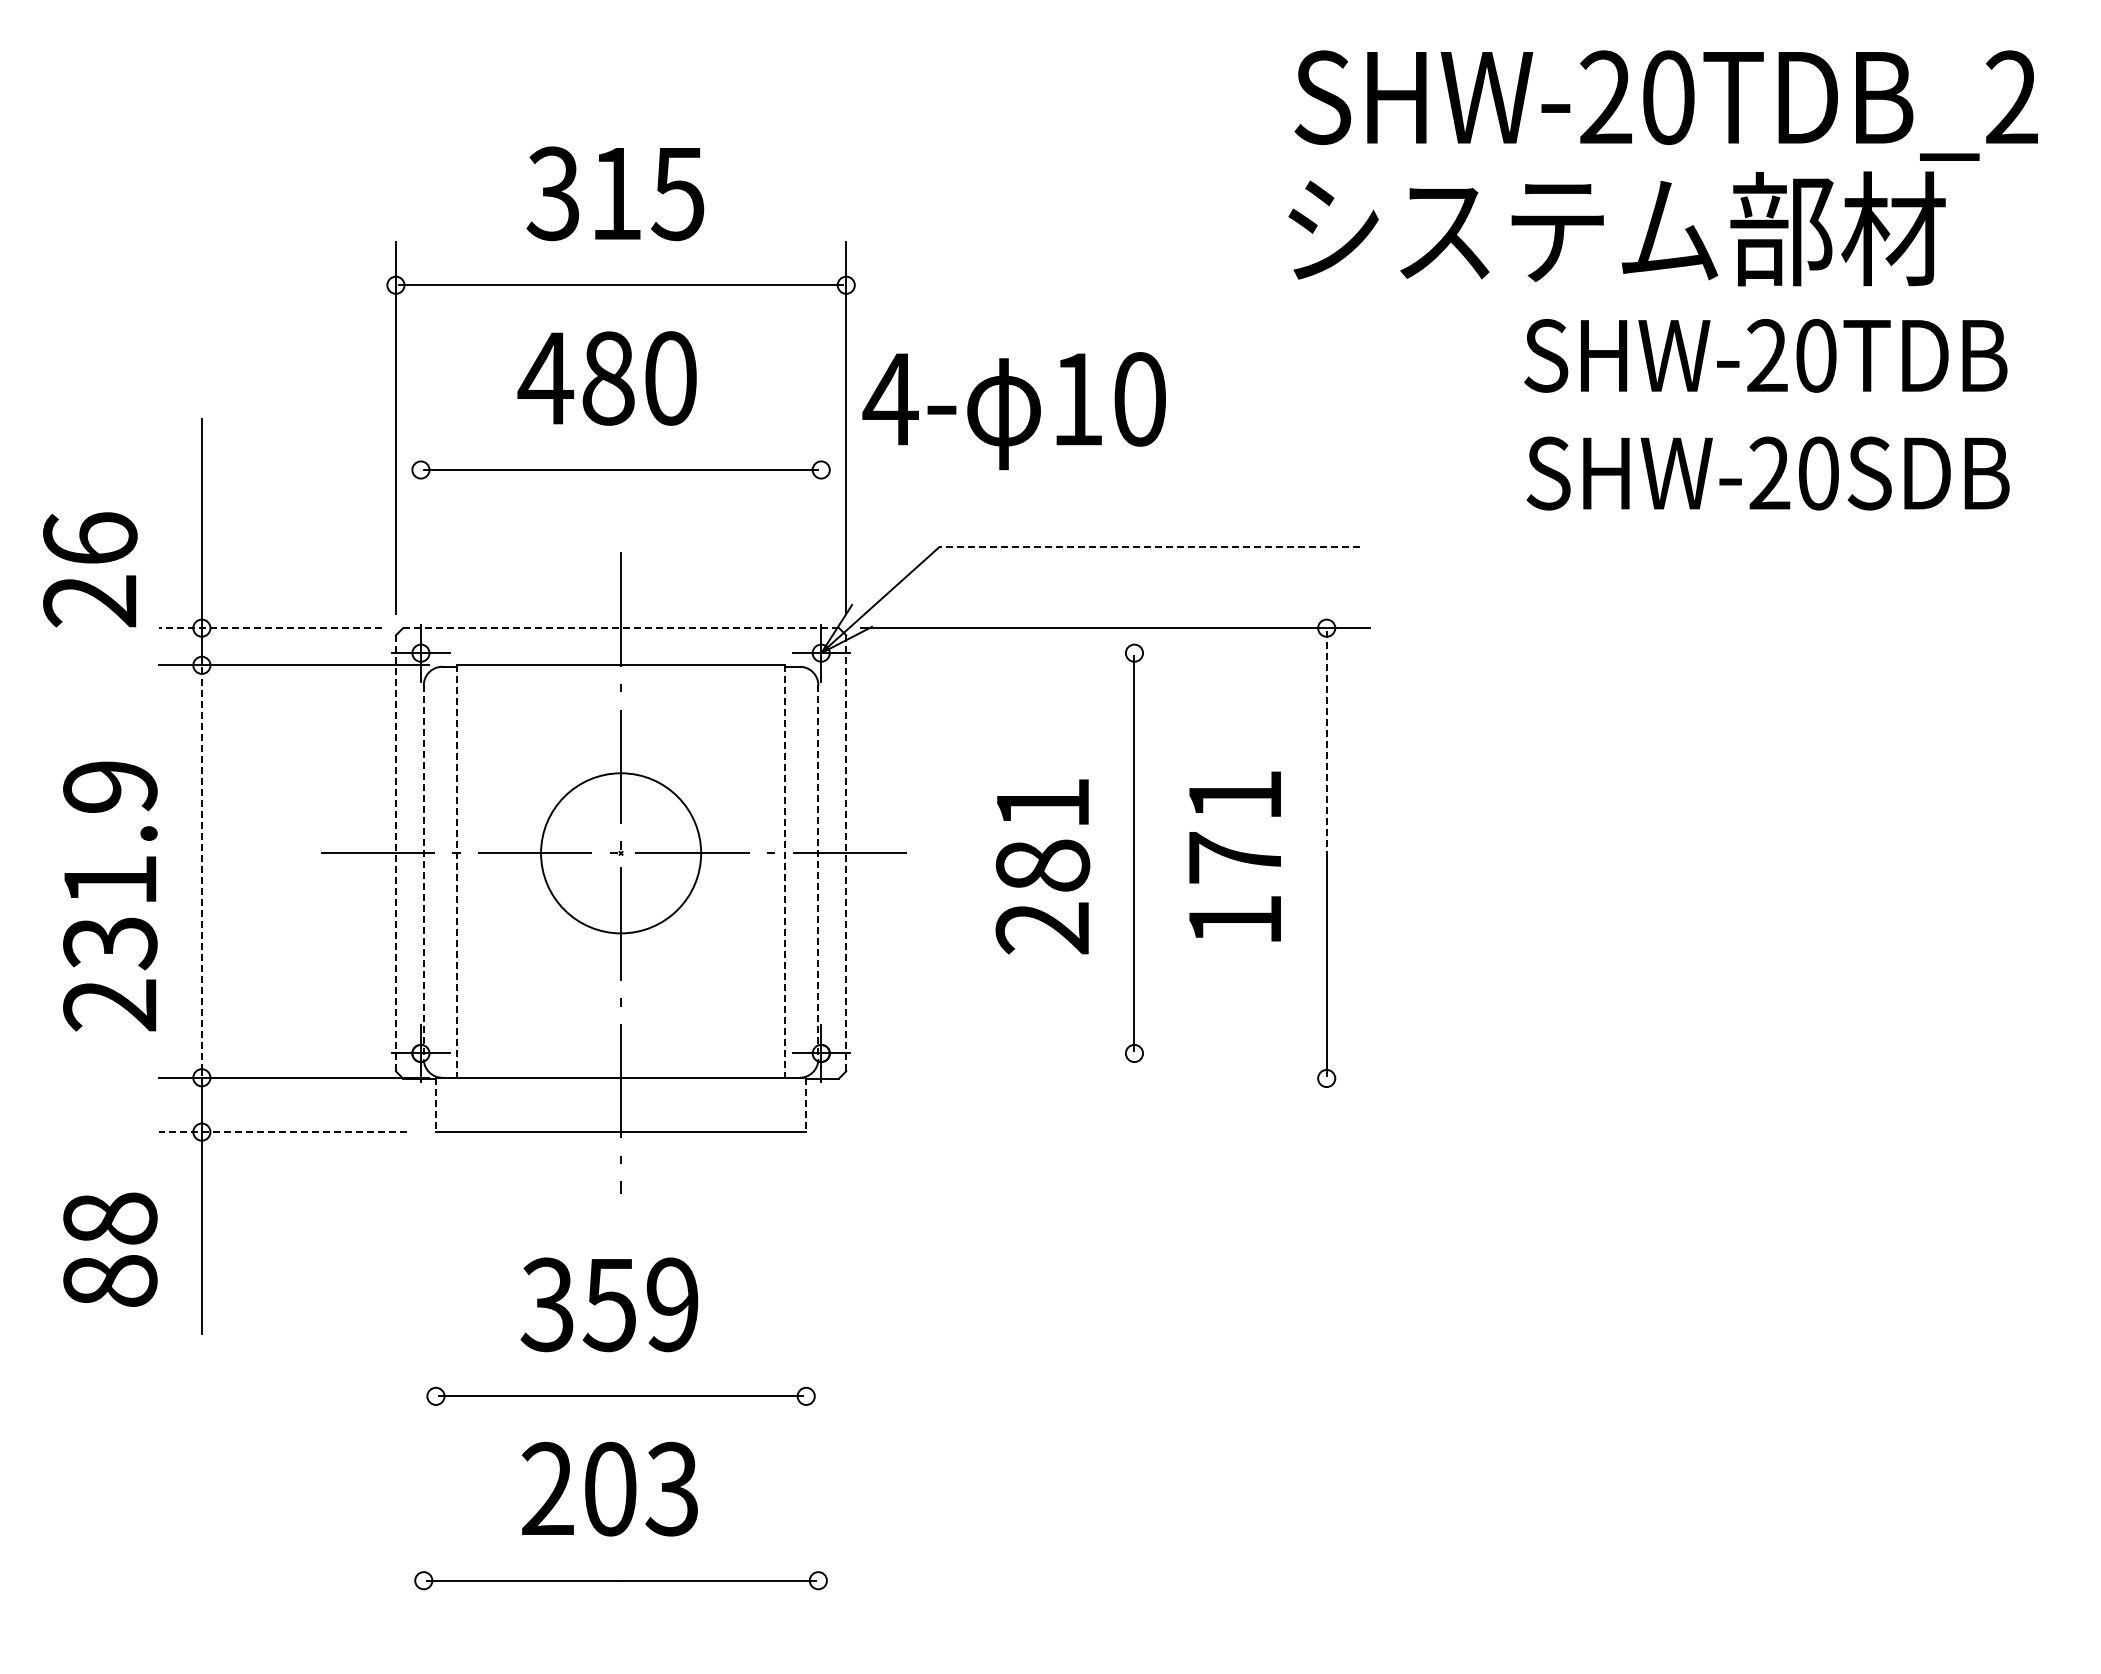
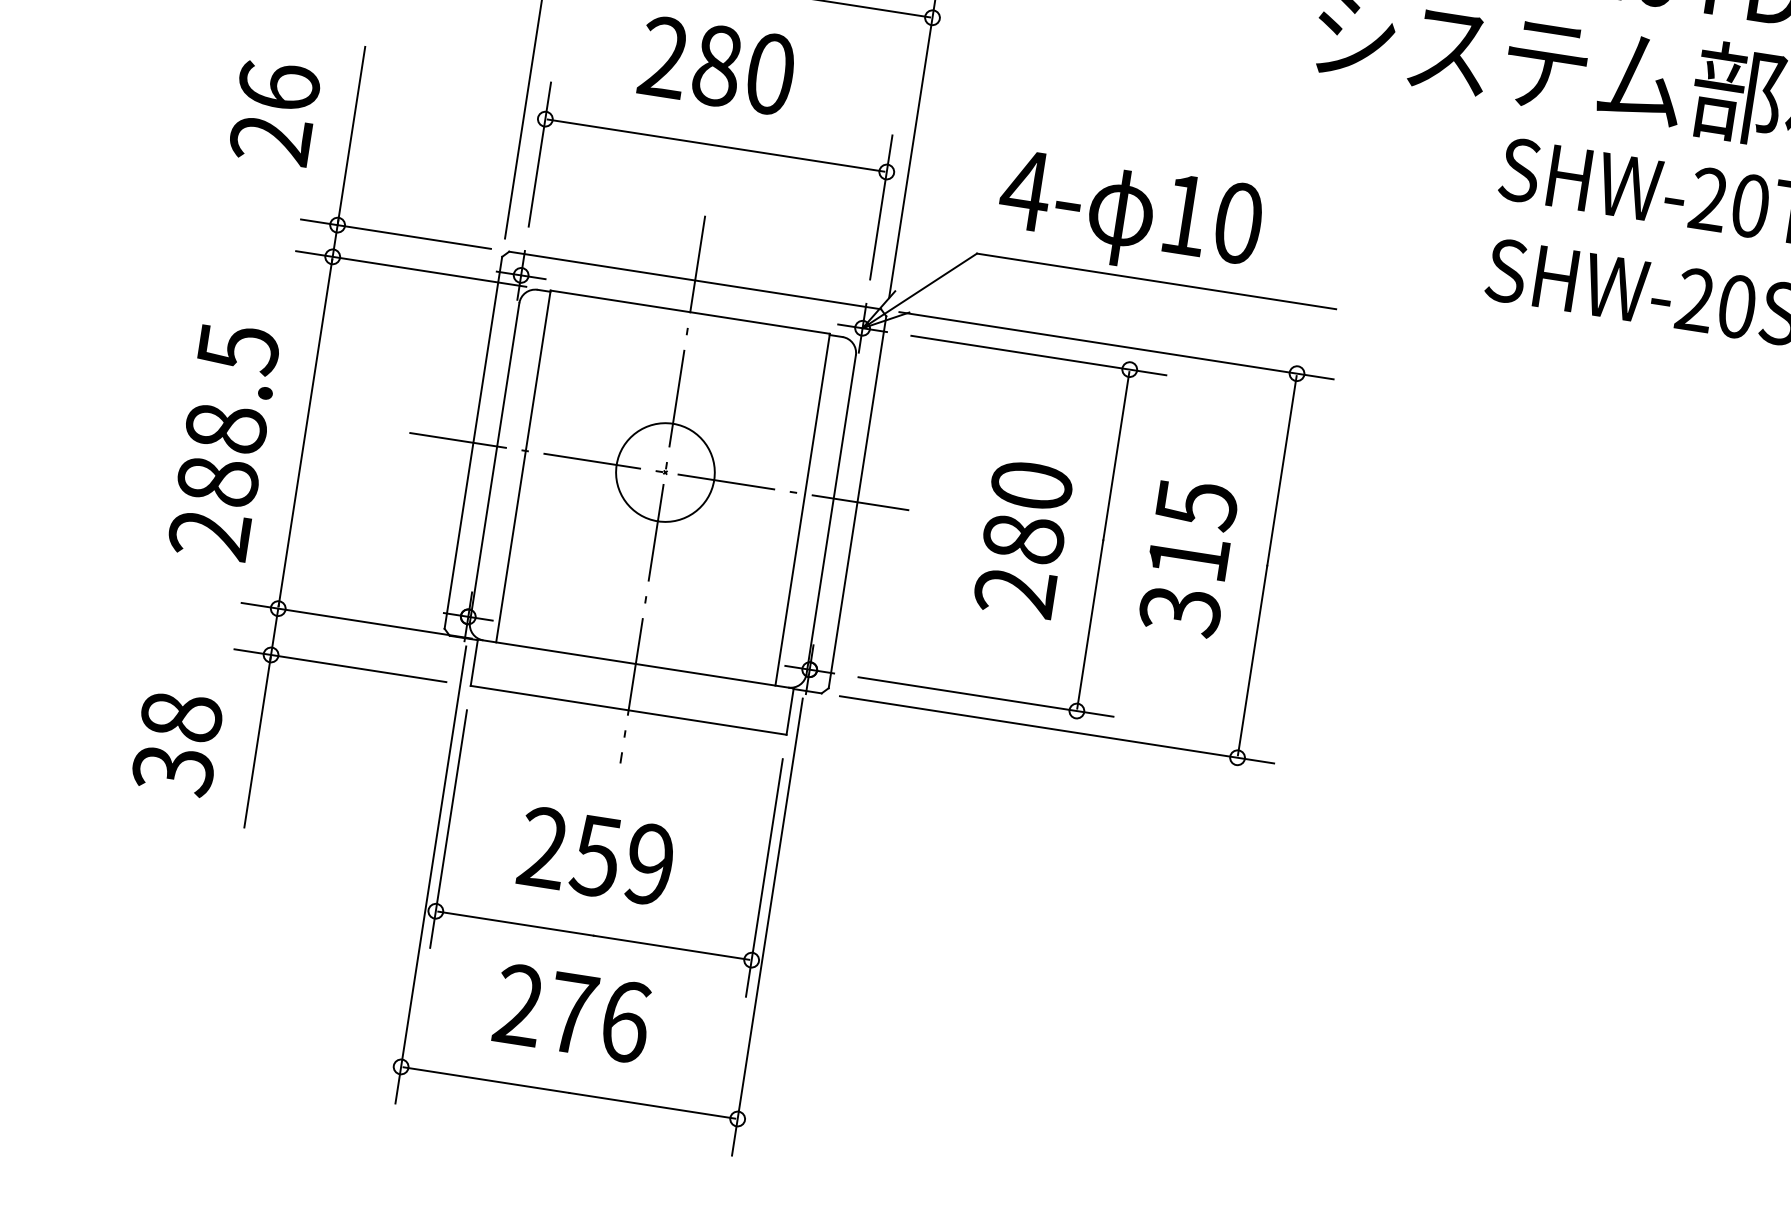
text: (545, 377) -> (663, 56), 480 -> 280
text: (1013, 411) -> (1128, 216), moved
line: (420, 511) -> (539, 154), added
line: (821, 511) -> (881, 207), added
line: (1149, 547) -> (1156, 281), dashed -> solid
text: (90, 569) -> (275, 112), moved
line: (269, 628) -> (395, 234), dashed -> solid
line: (621, 628) -> (695, 280), dashed -> solid
line: (1027, 653) -> (1038, 355), added
line: (1326, 742) -> (1281, 471), dashed -> solid
text: (1042, 802) -> (1031, 484), 281 -> 280
line: (395, 853) -> (473, 442), dashed -> solid
circle: (620, 853) -> (664, 472), size x0.71
line: (846, 853) -> (857, 502), dashed -> solid
text: (1234, 858) -> (1187, 557), 171 -> 315
text: (110, 865) -> (228, 415), 231.9 -> 288.5
line: (201, 872) -> (305, 433), dashed -> solid
line: (423, 872) -> (494, 462), dashed -> solid
line: (457, 872) -> (523, 467), dashed -> solid
line: (784, 872) -> (802, 510), dashed -> solid
line: (818, 872) -> (831, 514), dashed -> solid
line: (1027, 1053) -> (985, 696), added
line: (1114, 1078) -> (1056, 729), added
line: (435, 1105) -> (473, 663), dashed -> solid
line: (806, 1105) -> (790, 712), dashed -> solid
line: (282, 1132) -> (339, 665), dashed -> solid
text: (110, 1281) -> (173, 770), 88 -> 38
line: (435, 1299) -> (448, 828), added
line: (806, 1299) -> (764, 877), added
text: (546, 1304) -> (542, 847), 359 -> 259
line: (423, 1355) -> (430, 874), added
line: (818, 1355) -> (767, 926), added
text: (642, 1488) -> (599, 1017), 203 -> 276

